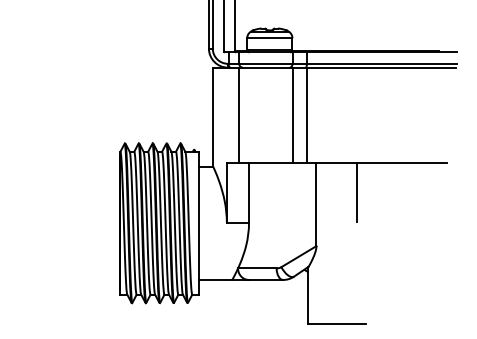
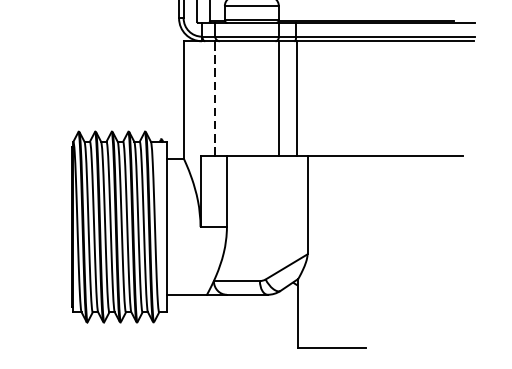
line: (239, 115) -> (215, 98), solid -> dashed
line: (357, 192) -> (356, 190), removed

